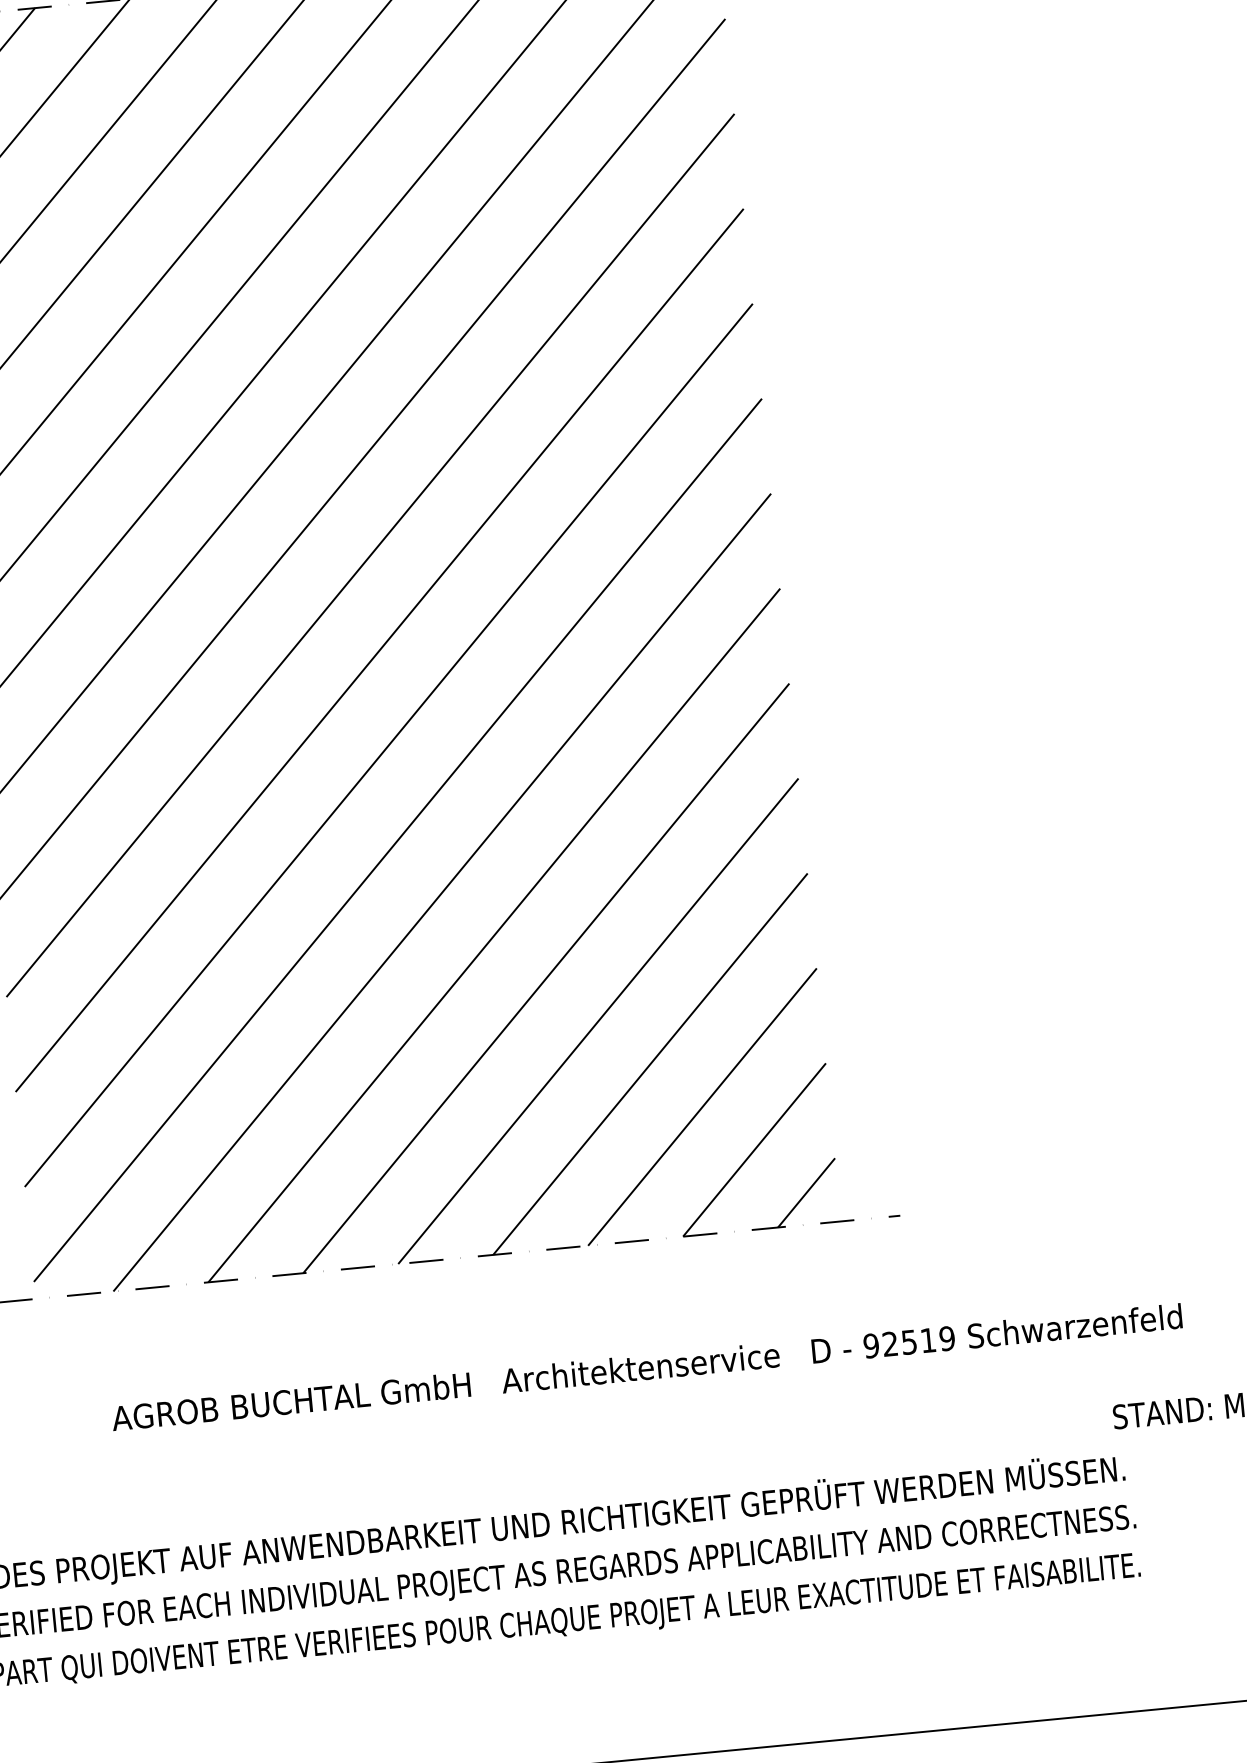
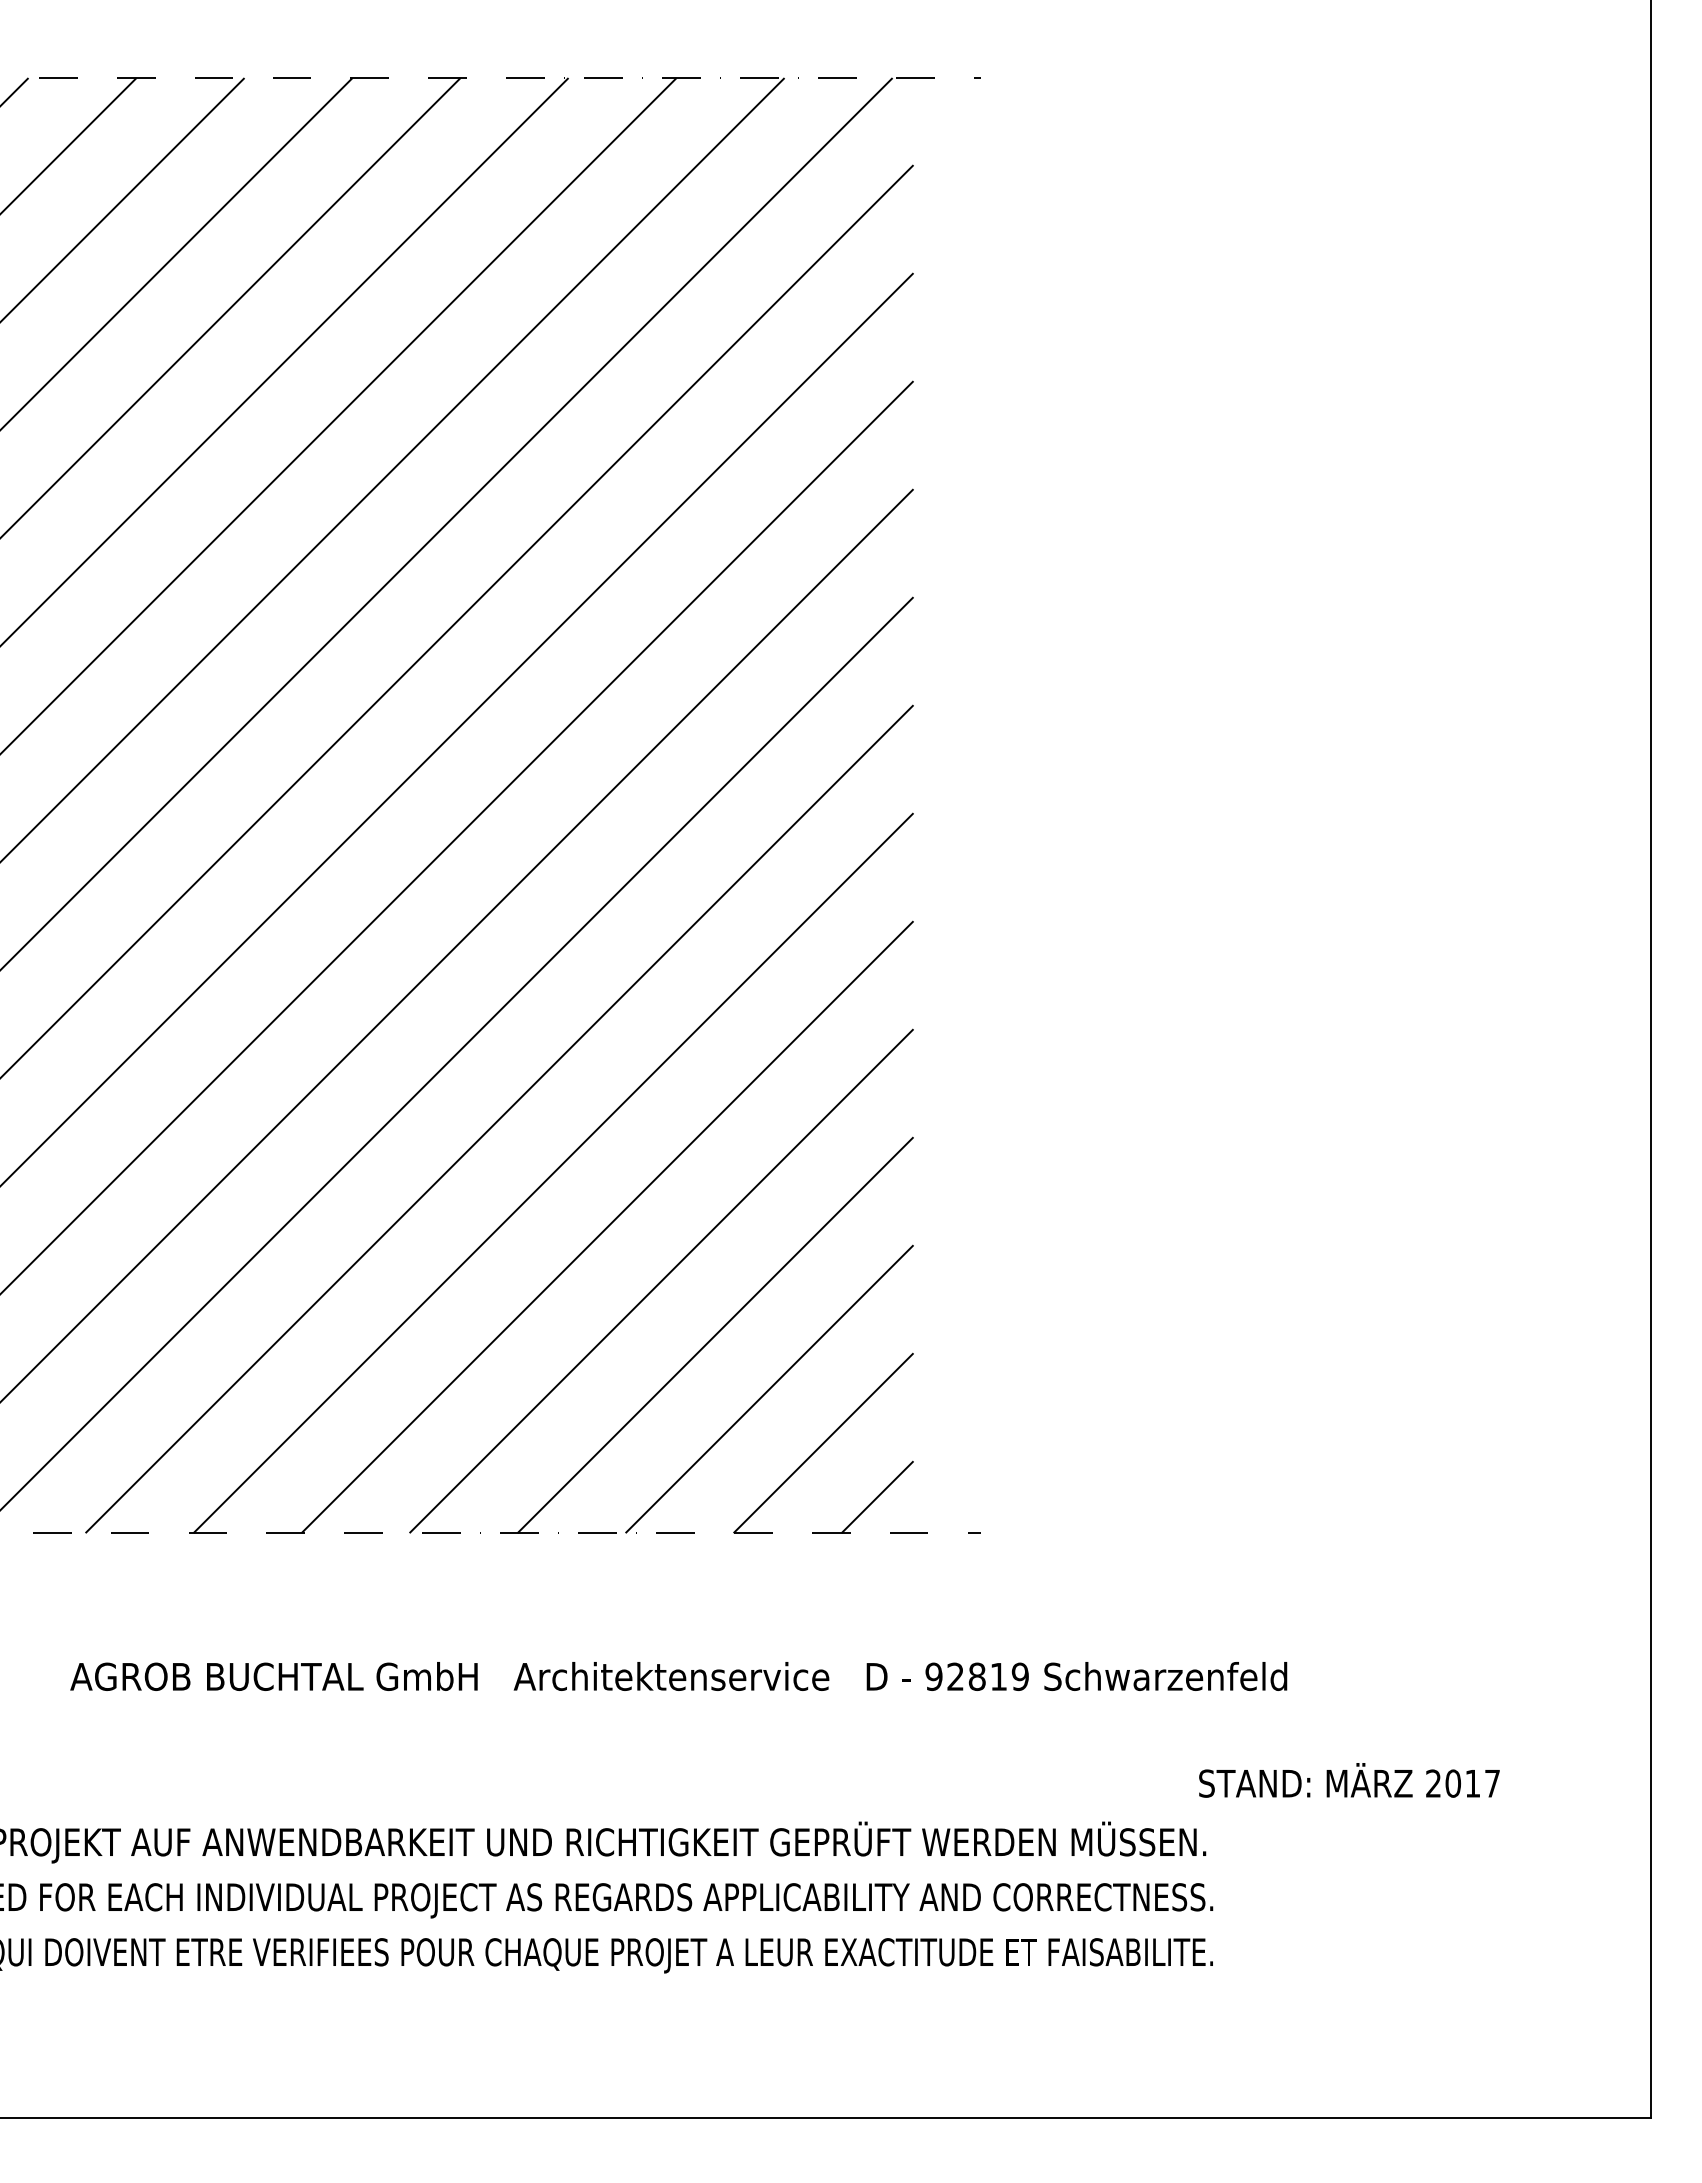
text: (908, 1342) -> (976, 1676), 92519 -> 92819

